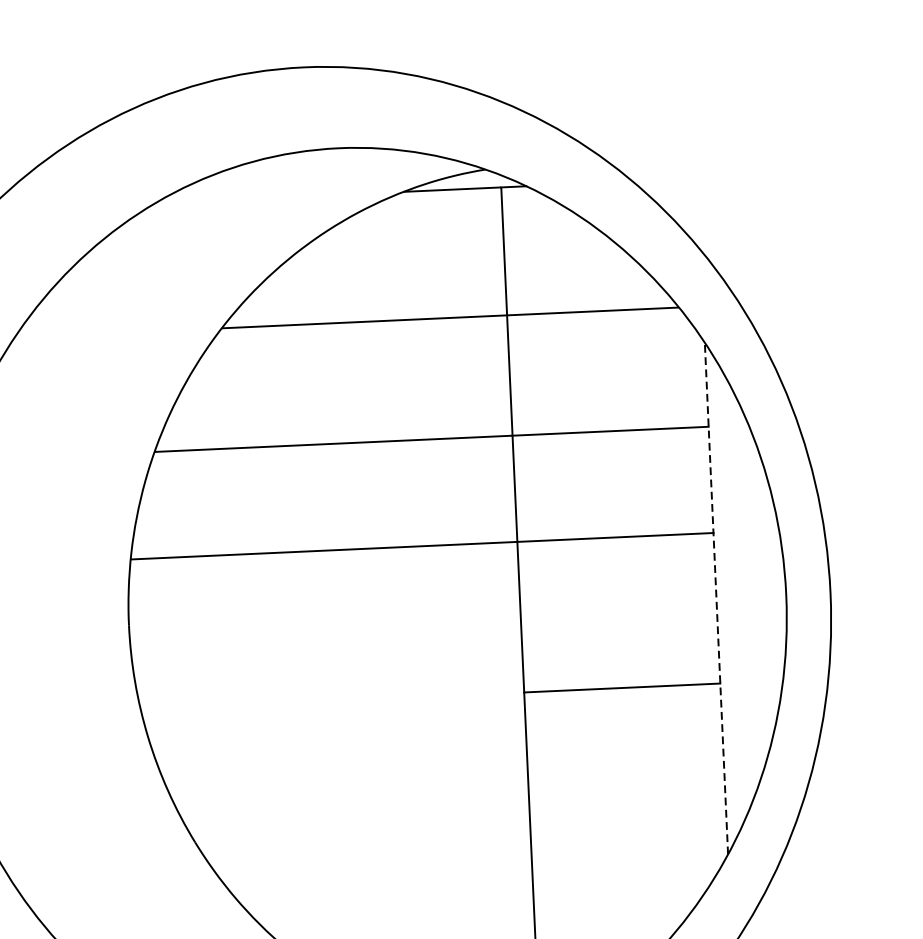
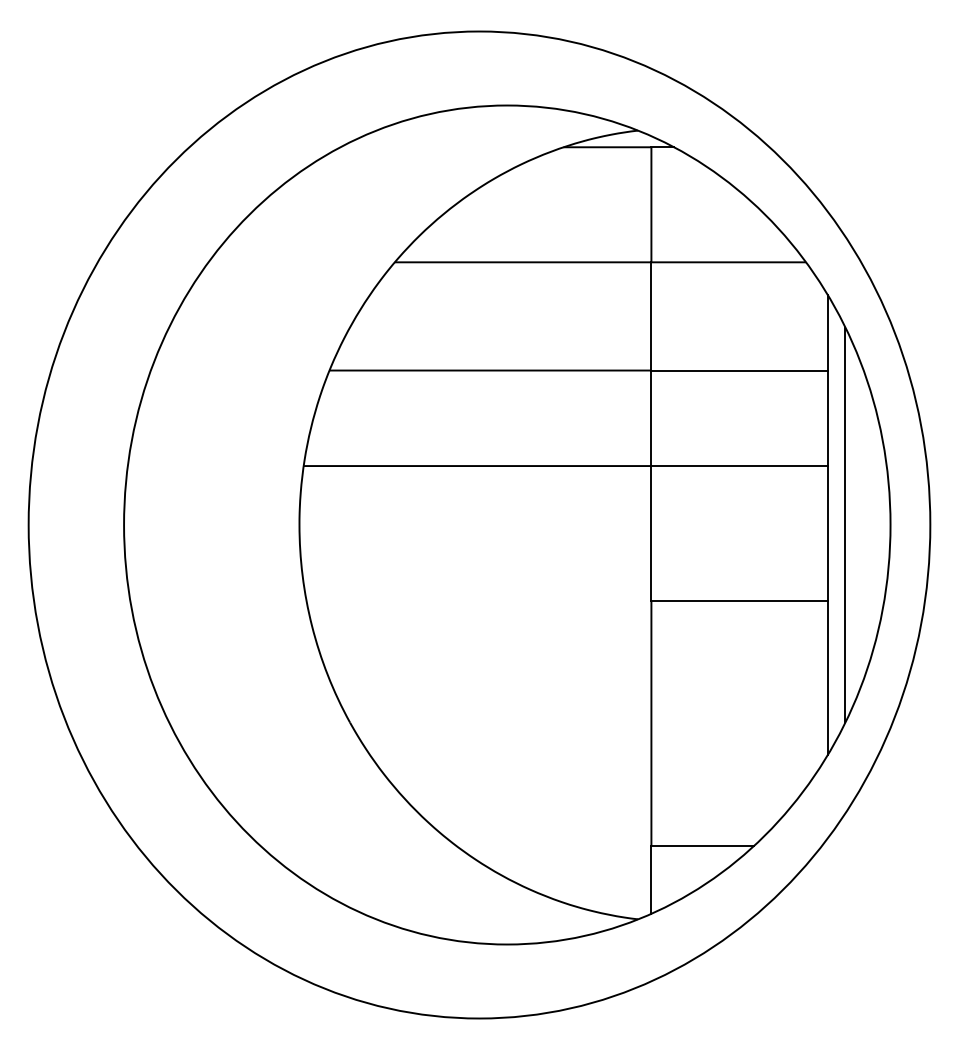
line: (736, 597) -> (845, 524), added
line: (716, 598) -> (827, 524), dashed -> solid

